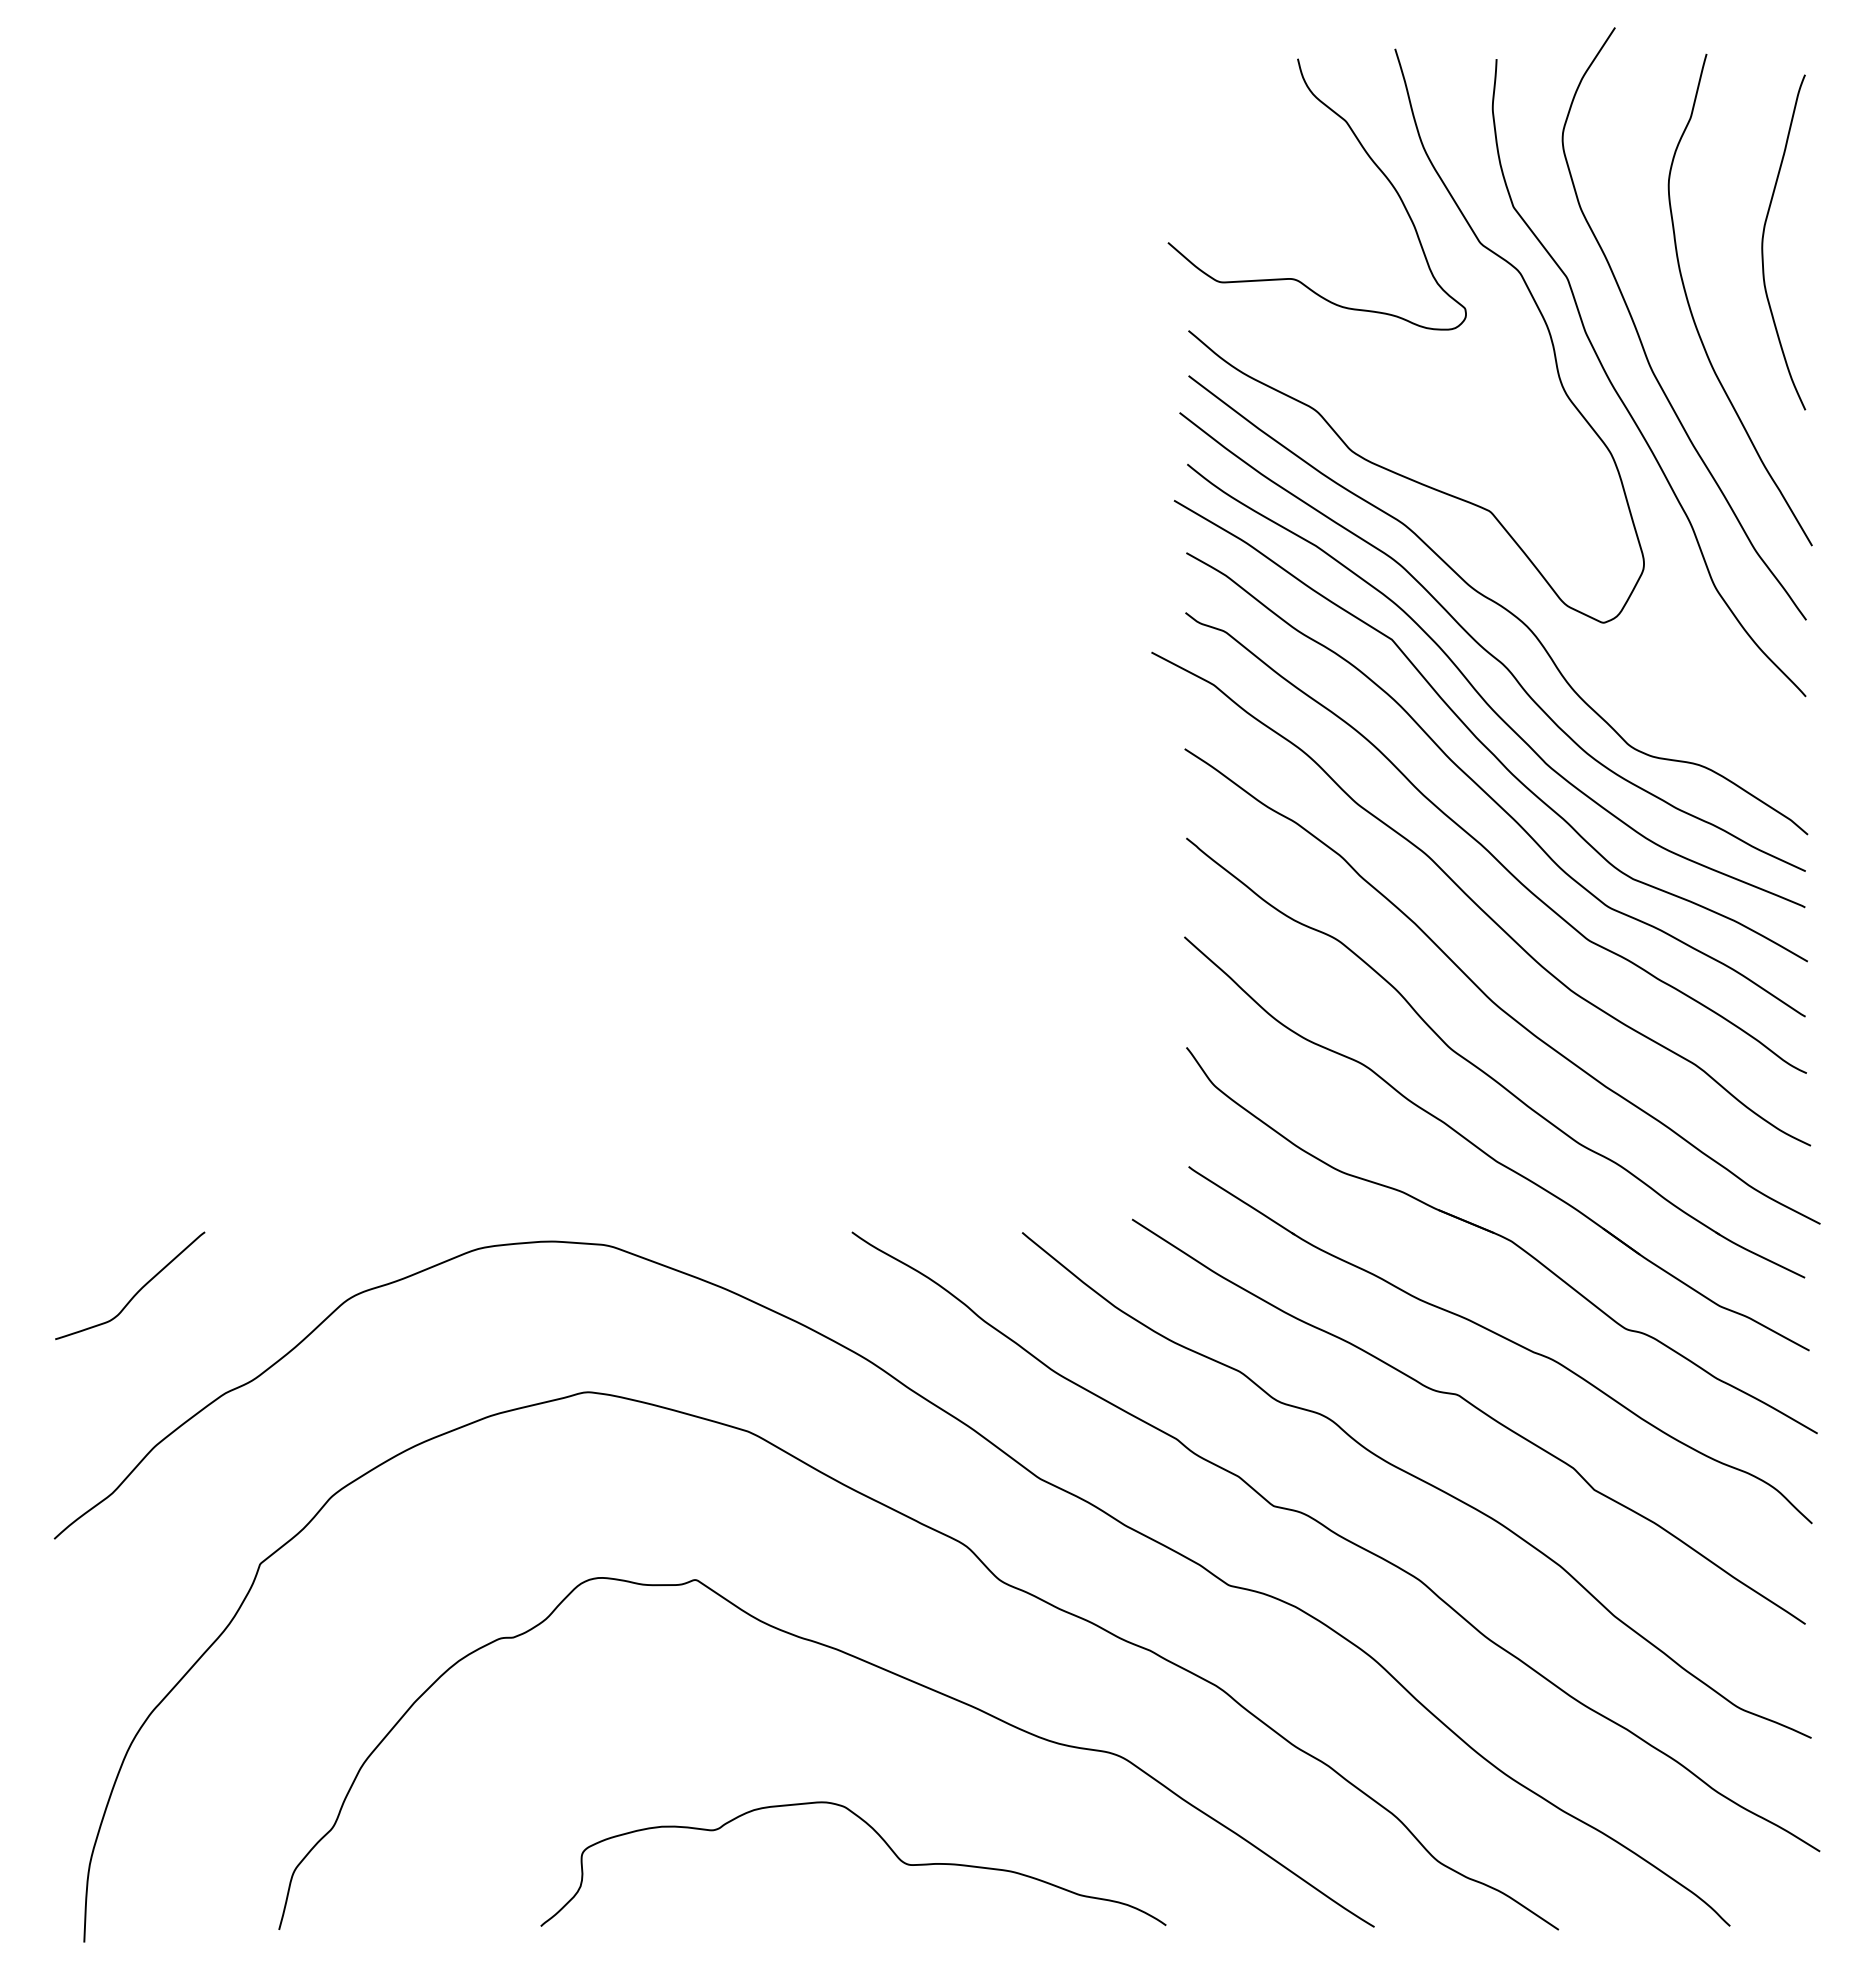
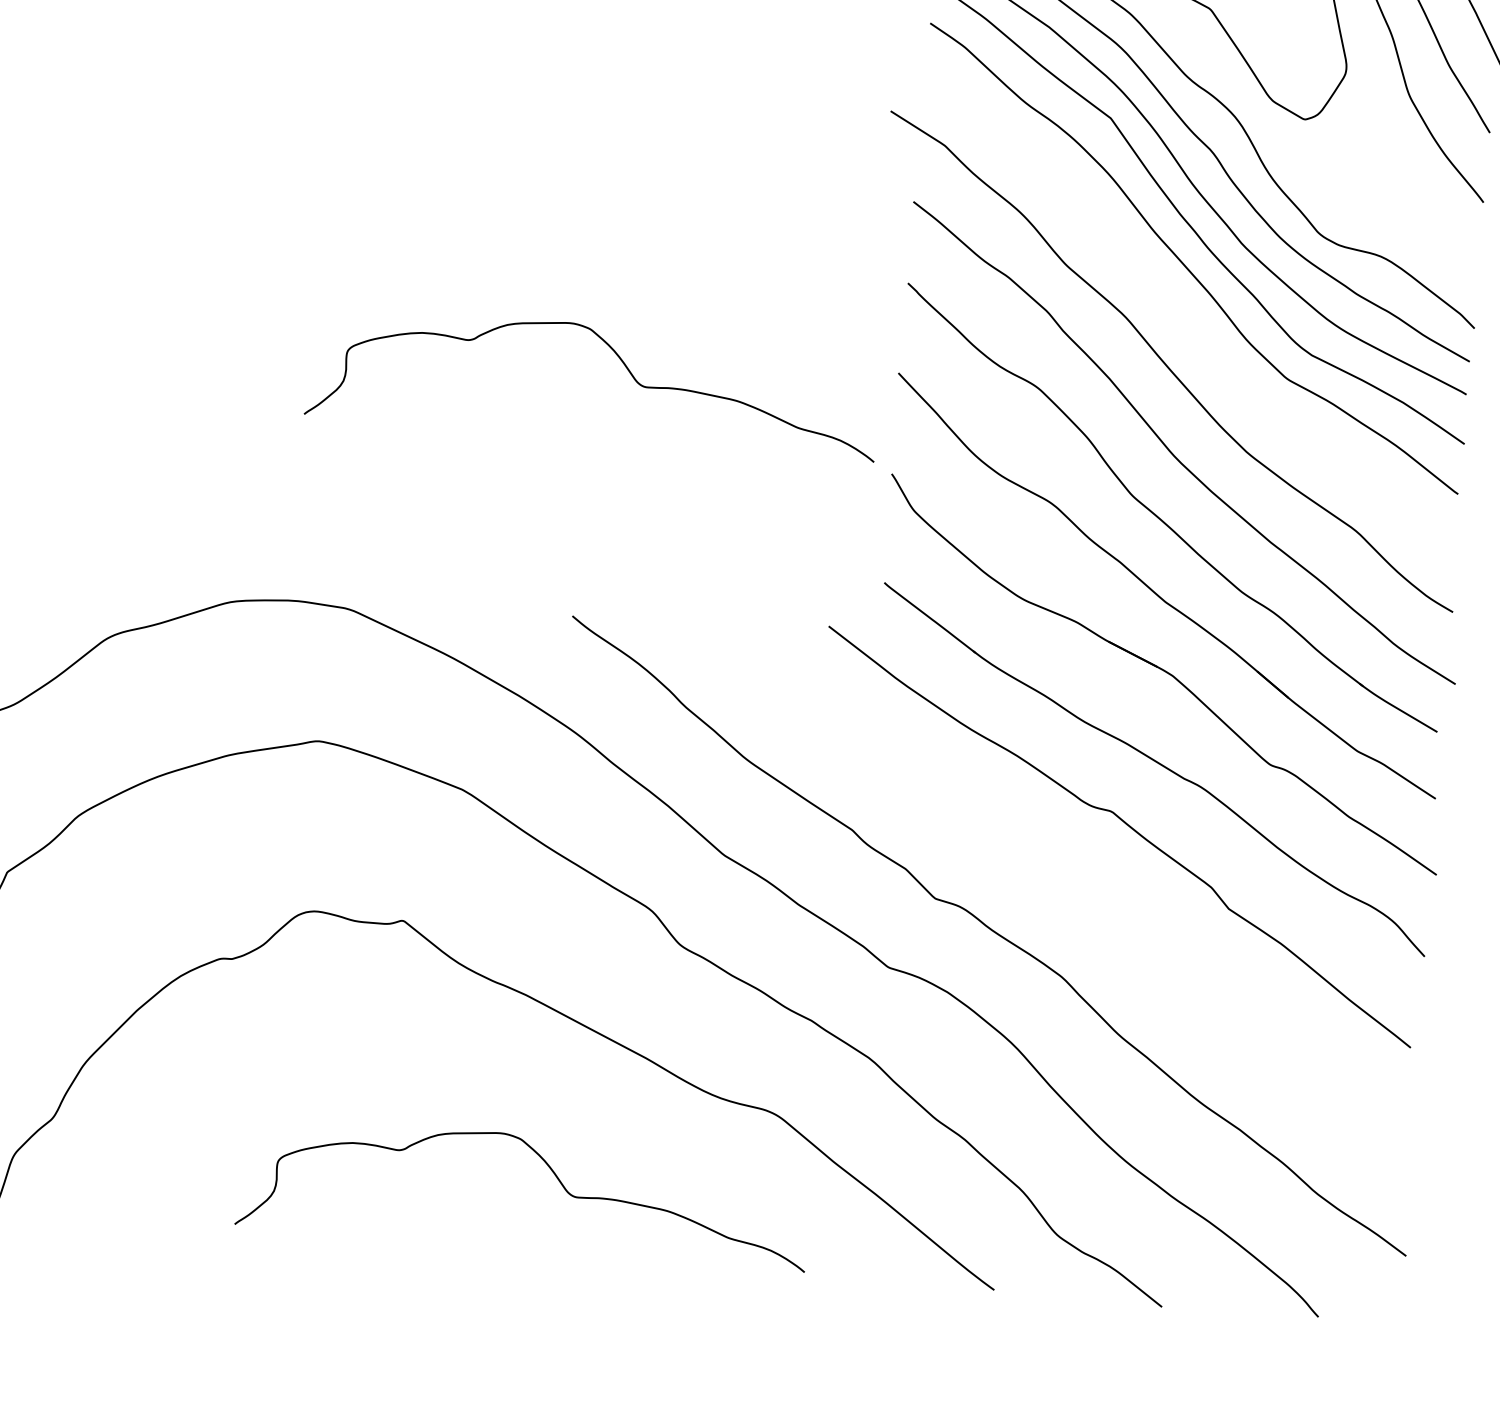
curve: (1487, 849) -> (1181, 316), removed
curve: (880, 949) -> (620, 360), added
curve: (1419, 1480) -> (1070, 886), removed

